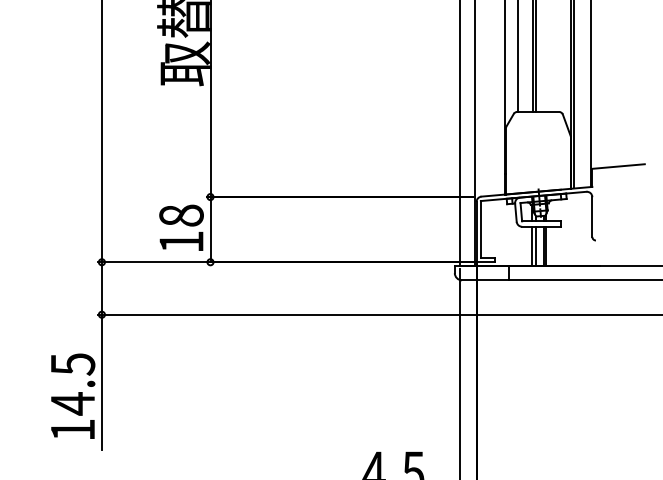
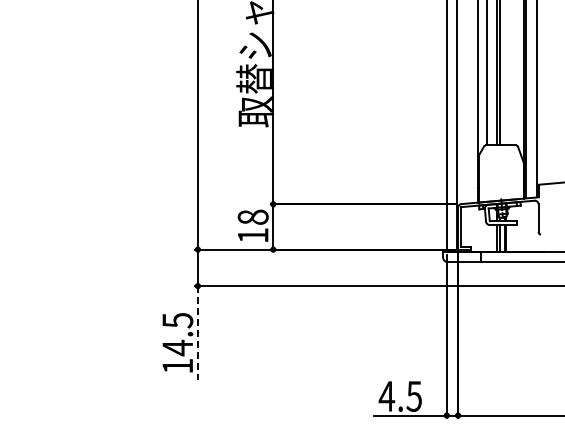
line: (101, 382) -> (197, 333), solid -> dashed

